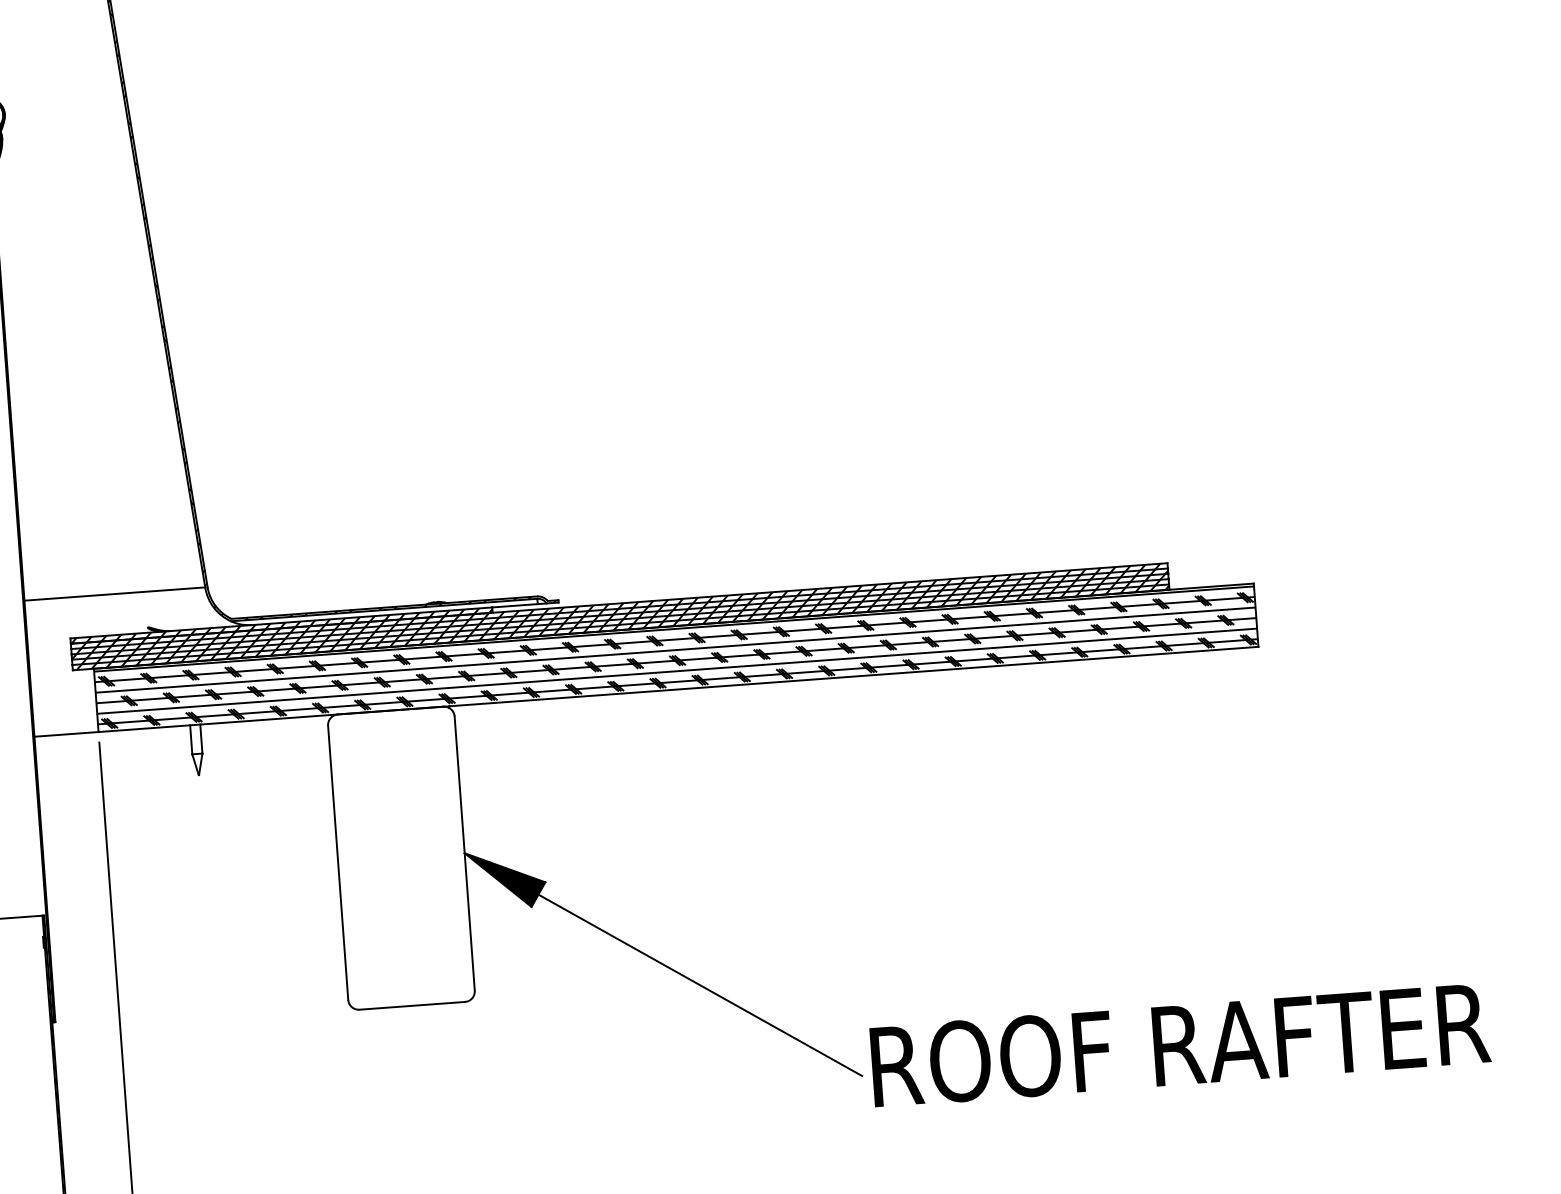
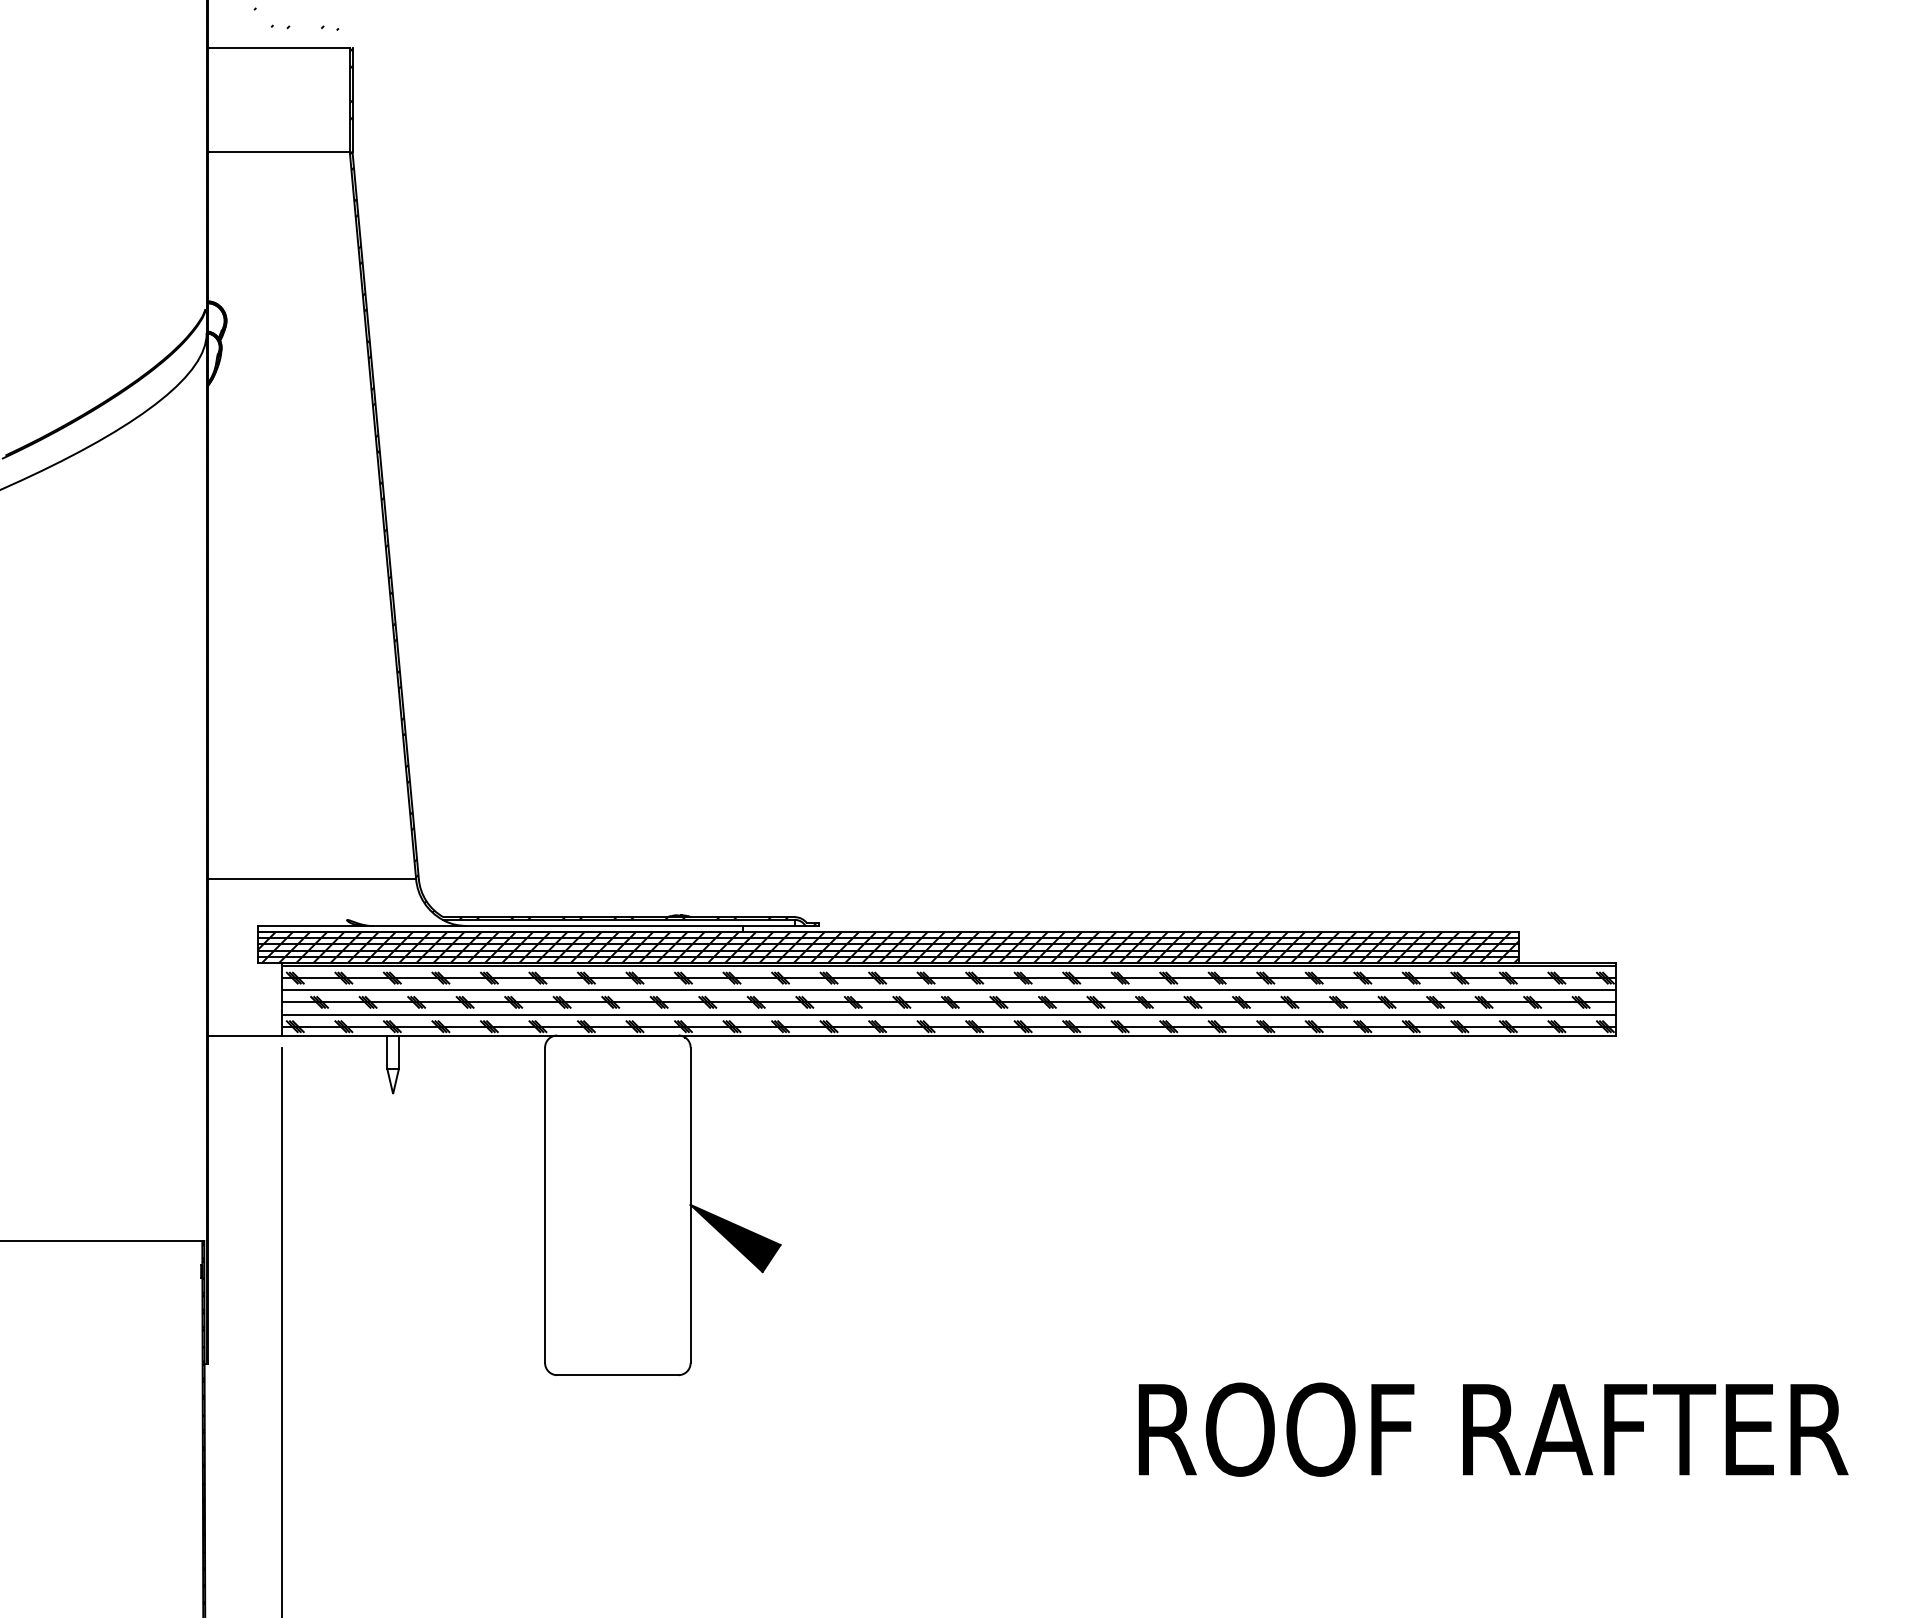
hatch: (281, 625) -> (500, 929), removed
line: (699, 985) -> (948, 1375), removed
text: (1180, 1044) -> (1493, 1429), moved

